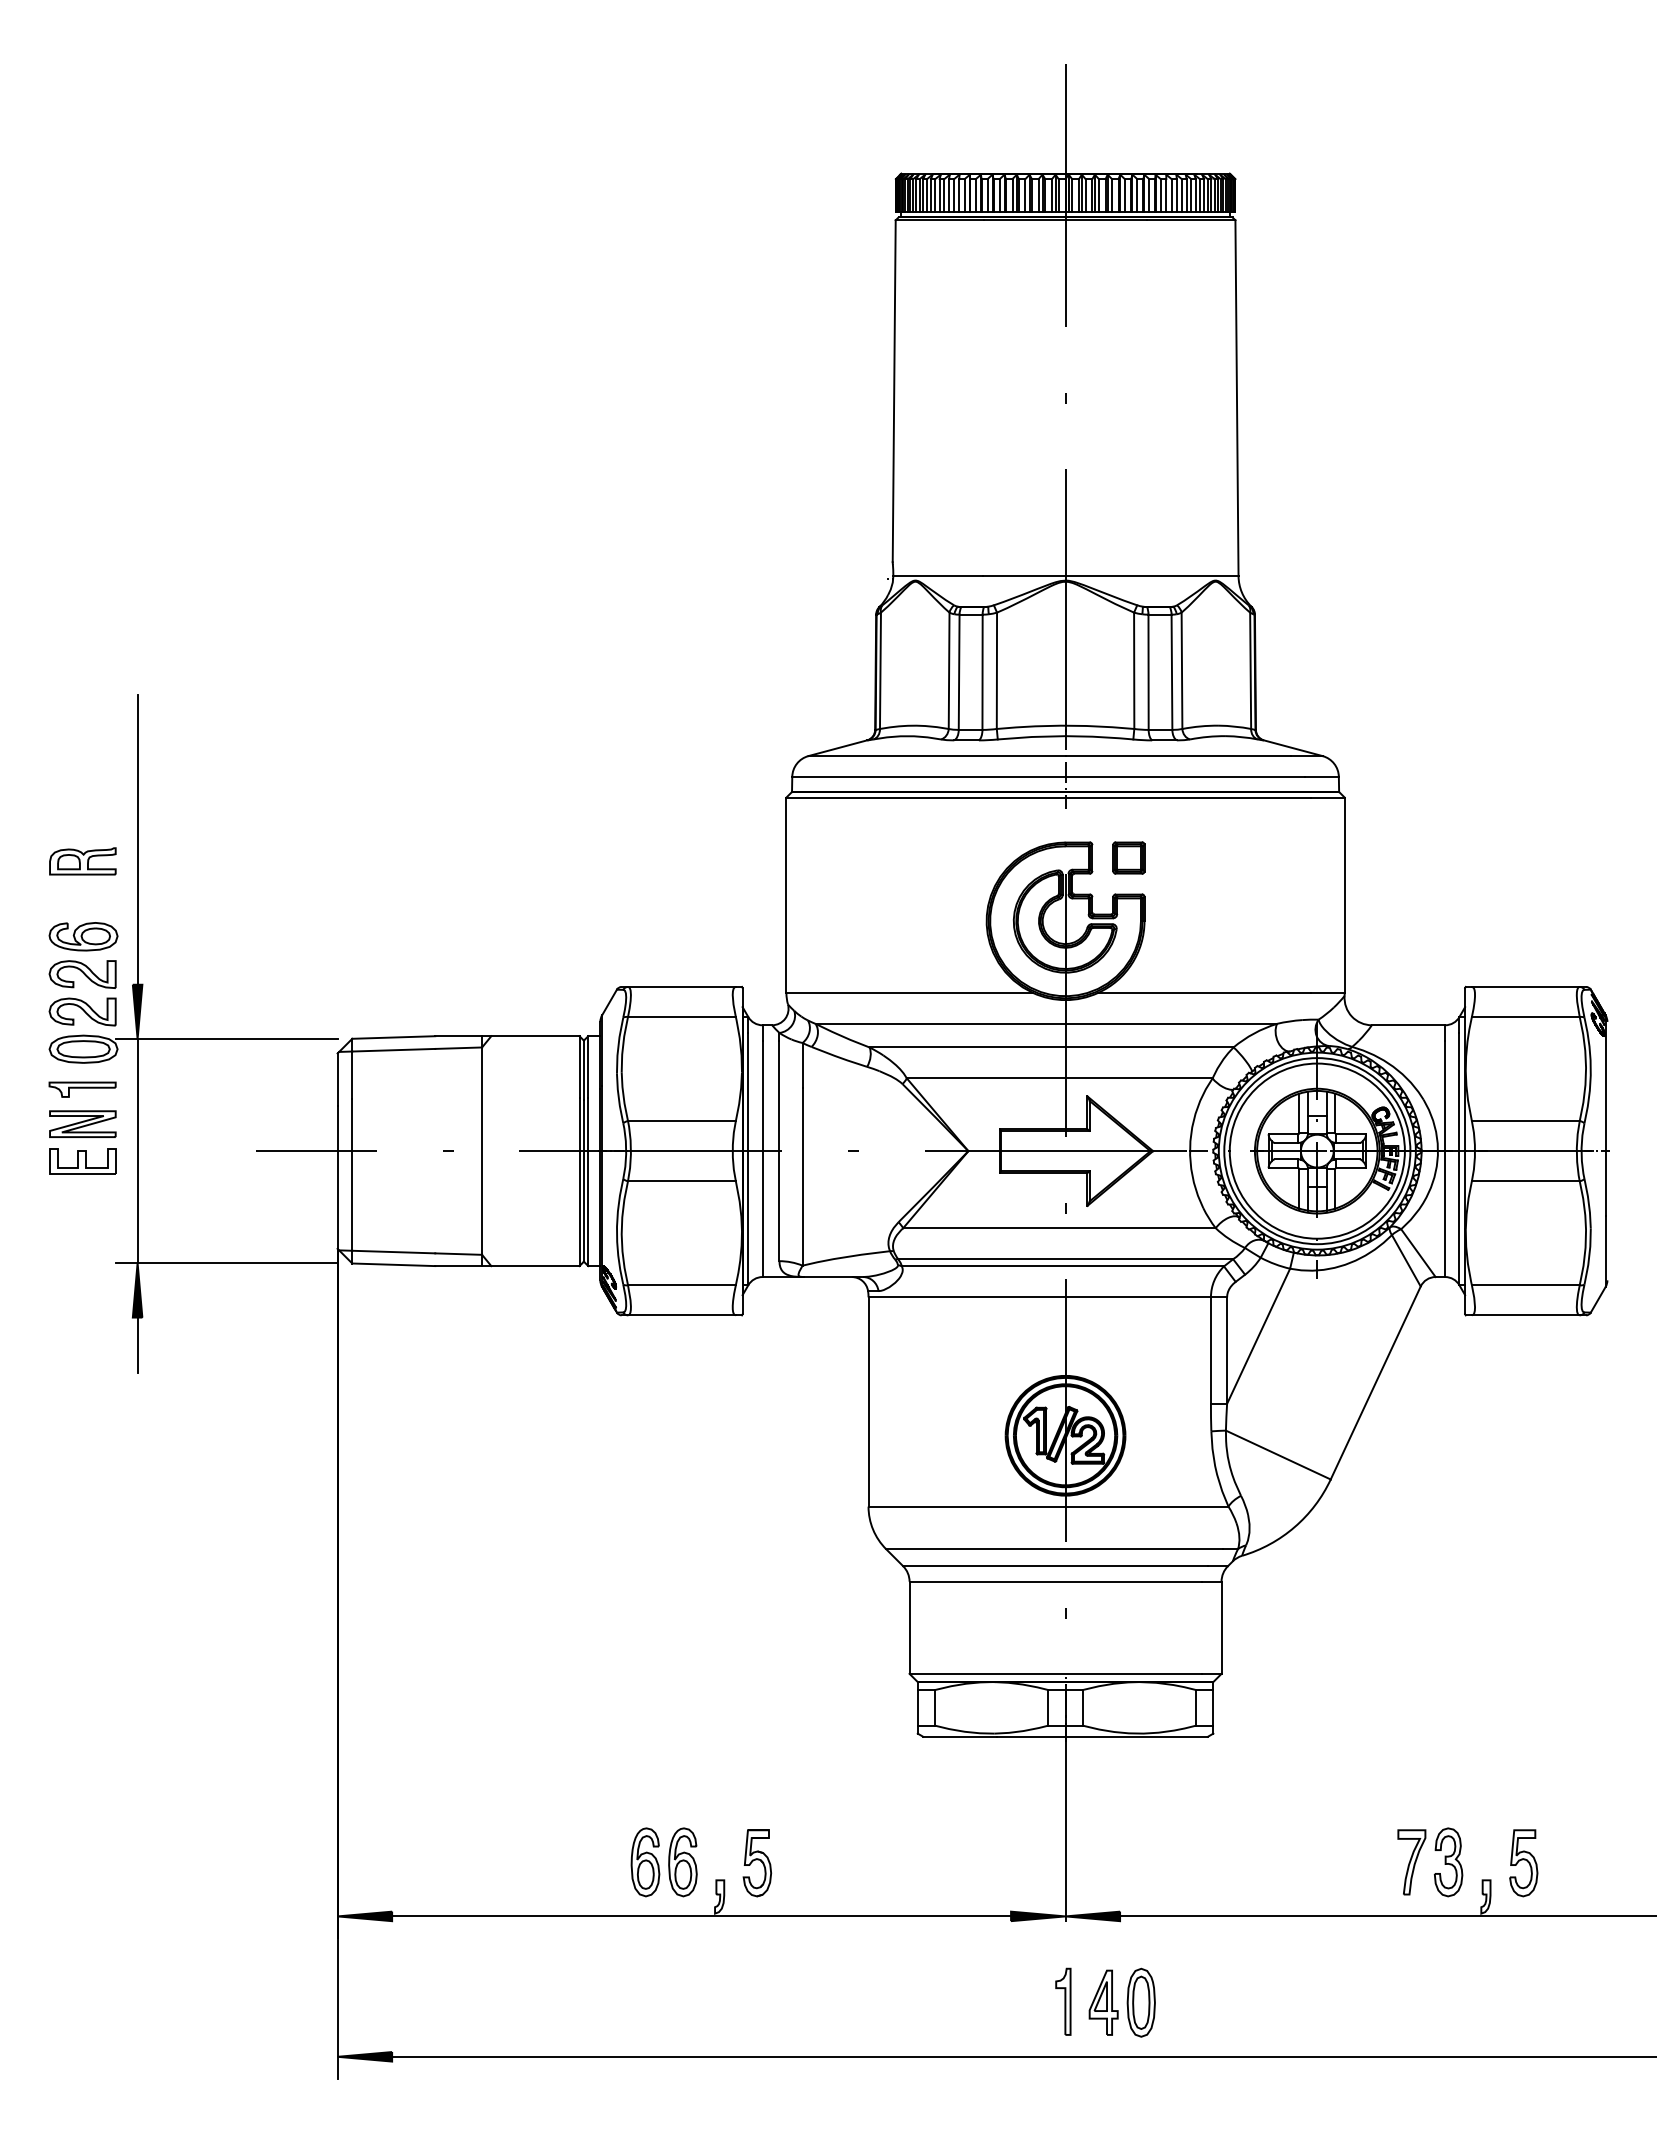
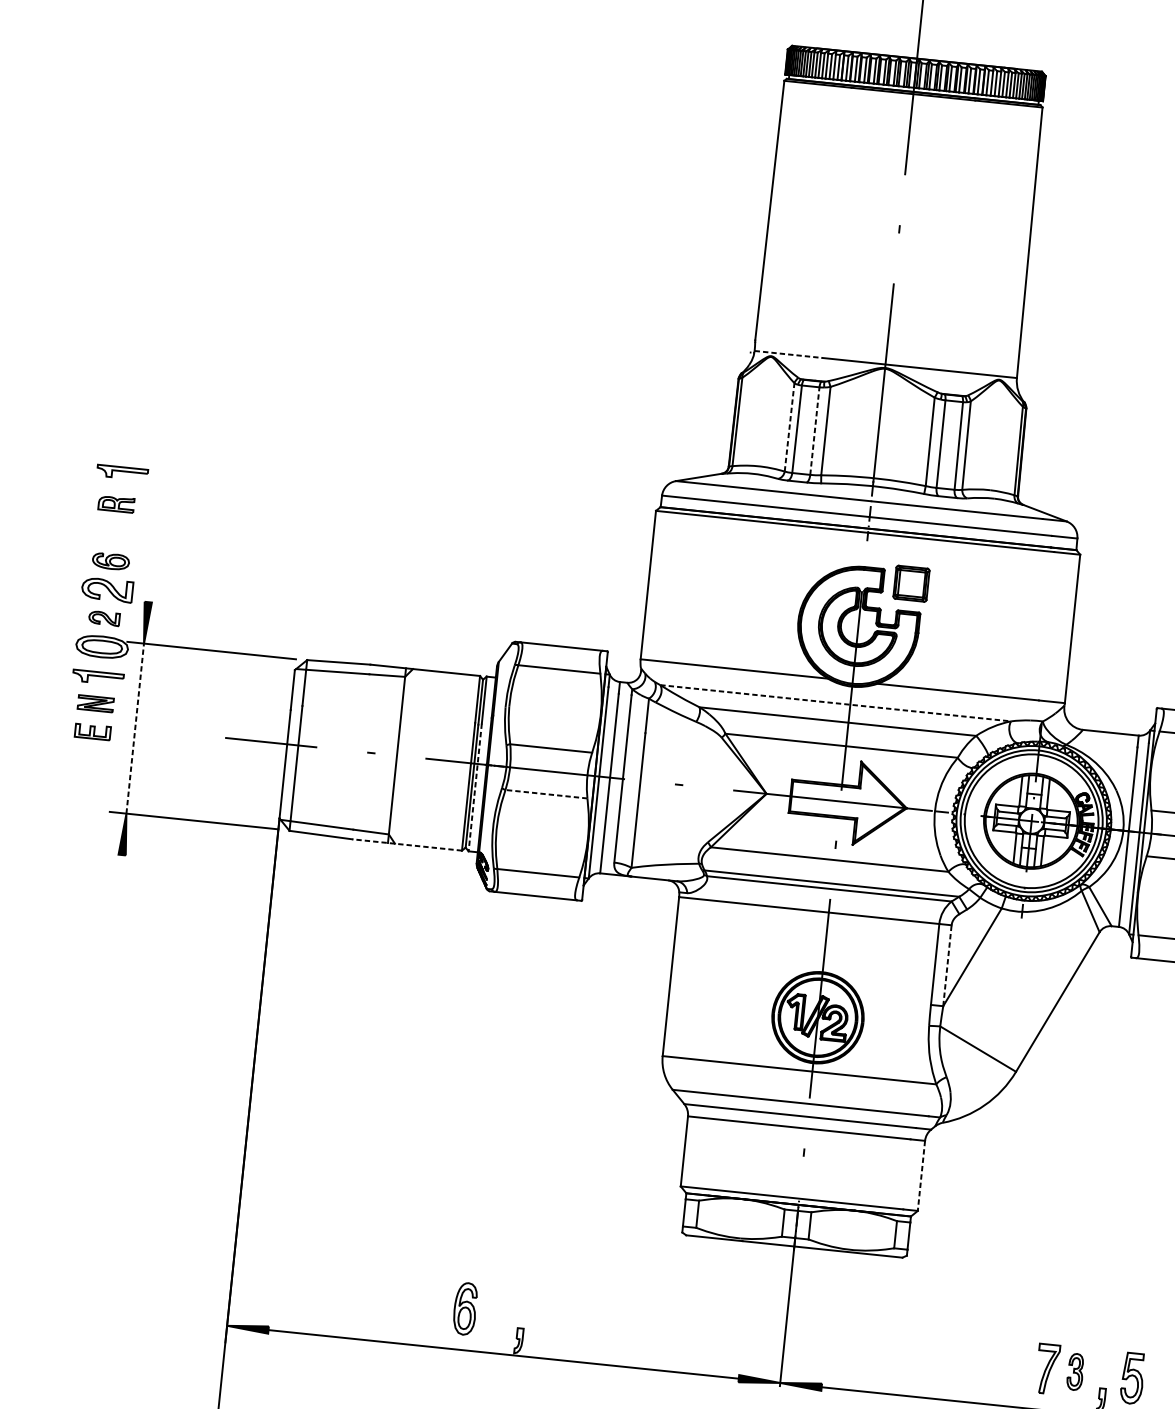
line: (938, 576) -> (788, 354), solid -> dashed
line: (949, 670) -> (789, 427), solid -> dashed
line: (982, 672) -> (814, 431), solid -> dashed
part: (86, 819) -> (122, 472), added
line: (137, 839) -> (159, 491), removed
part: (1128, 857) -> (911, 583), size x1.4
part: (82, 861) -> (116, 504), size x0.7
part: (83, 936) -> (110, 561), size x0.7
part: (82, 1011) -> (104, 618), size x0.6
line: (1046, 1023) -> (835, 702), solid -> dashed
part: (82, 1123) -> (95, 703), size x0.7
line: (137, 1151) -> (135, 728), solid -> dashed
part: (82, 1161) -> (92, 732), size x0.7
line: (681, 1181) -> (546, 794), solid -> dashed
line: (588, 1182) -> (475, 787), solid -> dashed
line: (506, 1266) -> (406, 845), solid -> dashed
line: (137, 1344) -> (119, 875), removed
line: (1227, 1350) -> (947, 965), solid -> dashed
line: (1221, 1628) -> (921, 1176), solid -> dashed
part: (682, 1862) -> (493, 1311), removed
part: (1448, 1862) -> (1075, 1372), size x0.7
part: (757, 1863) -> (550, 1318), removed

